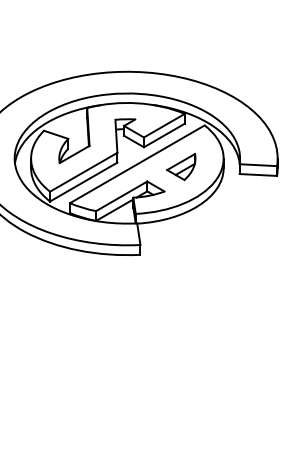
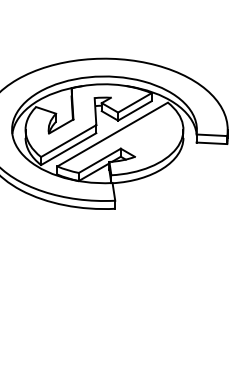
part: (181, 166) -> (148, 136), removed

